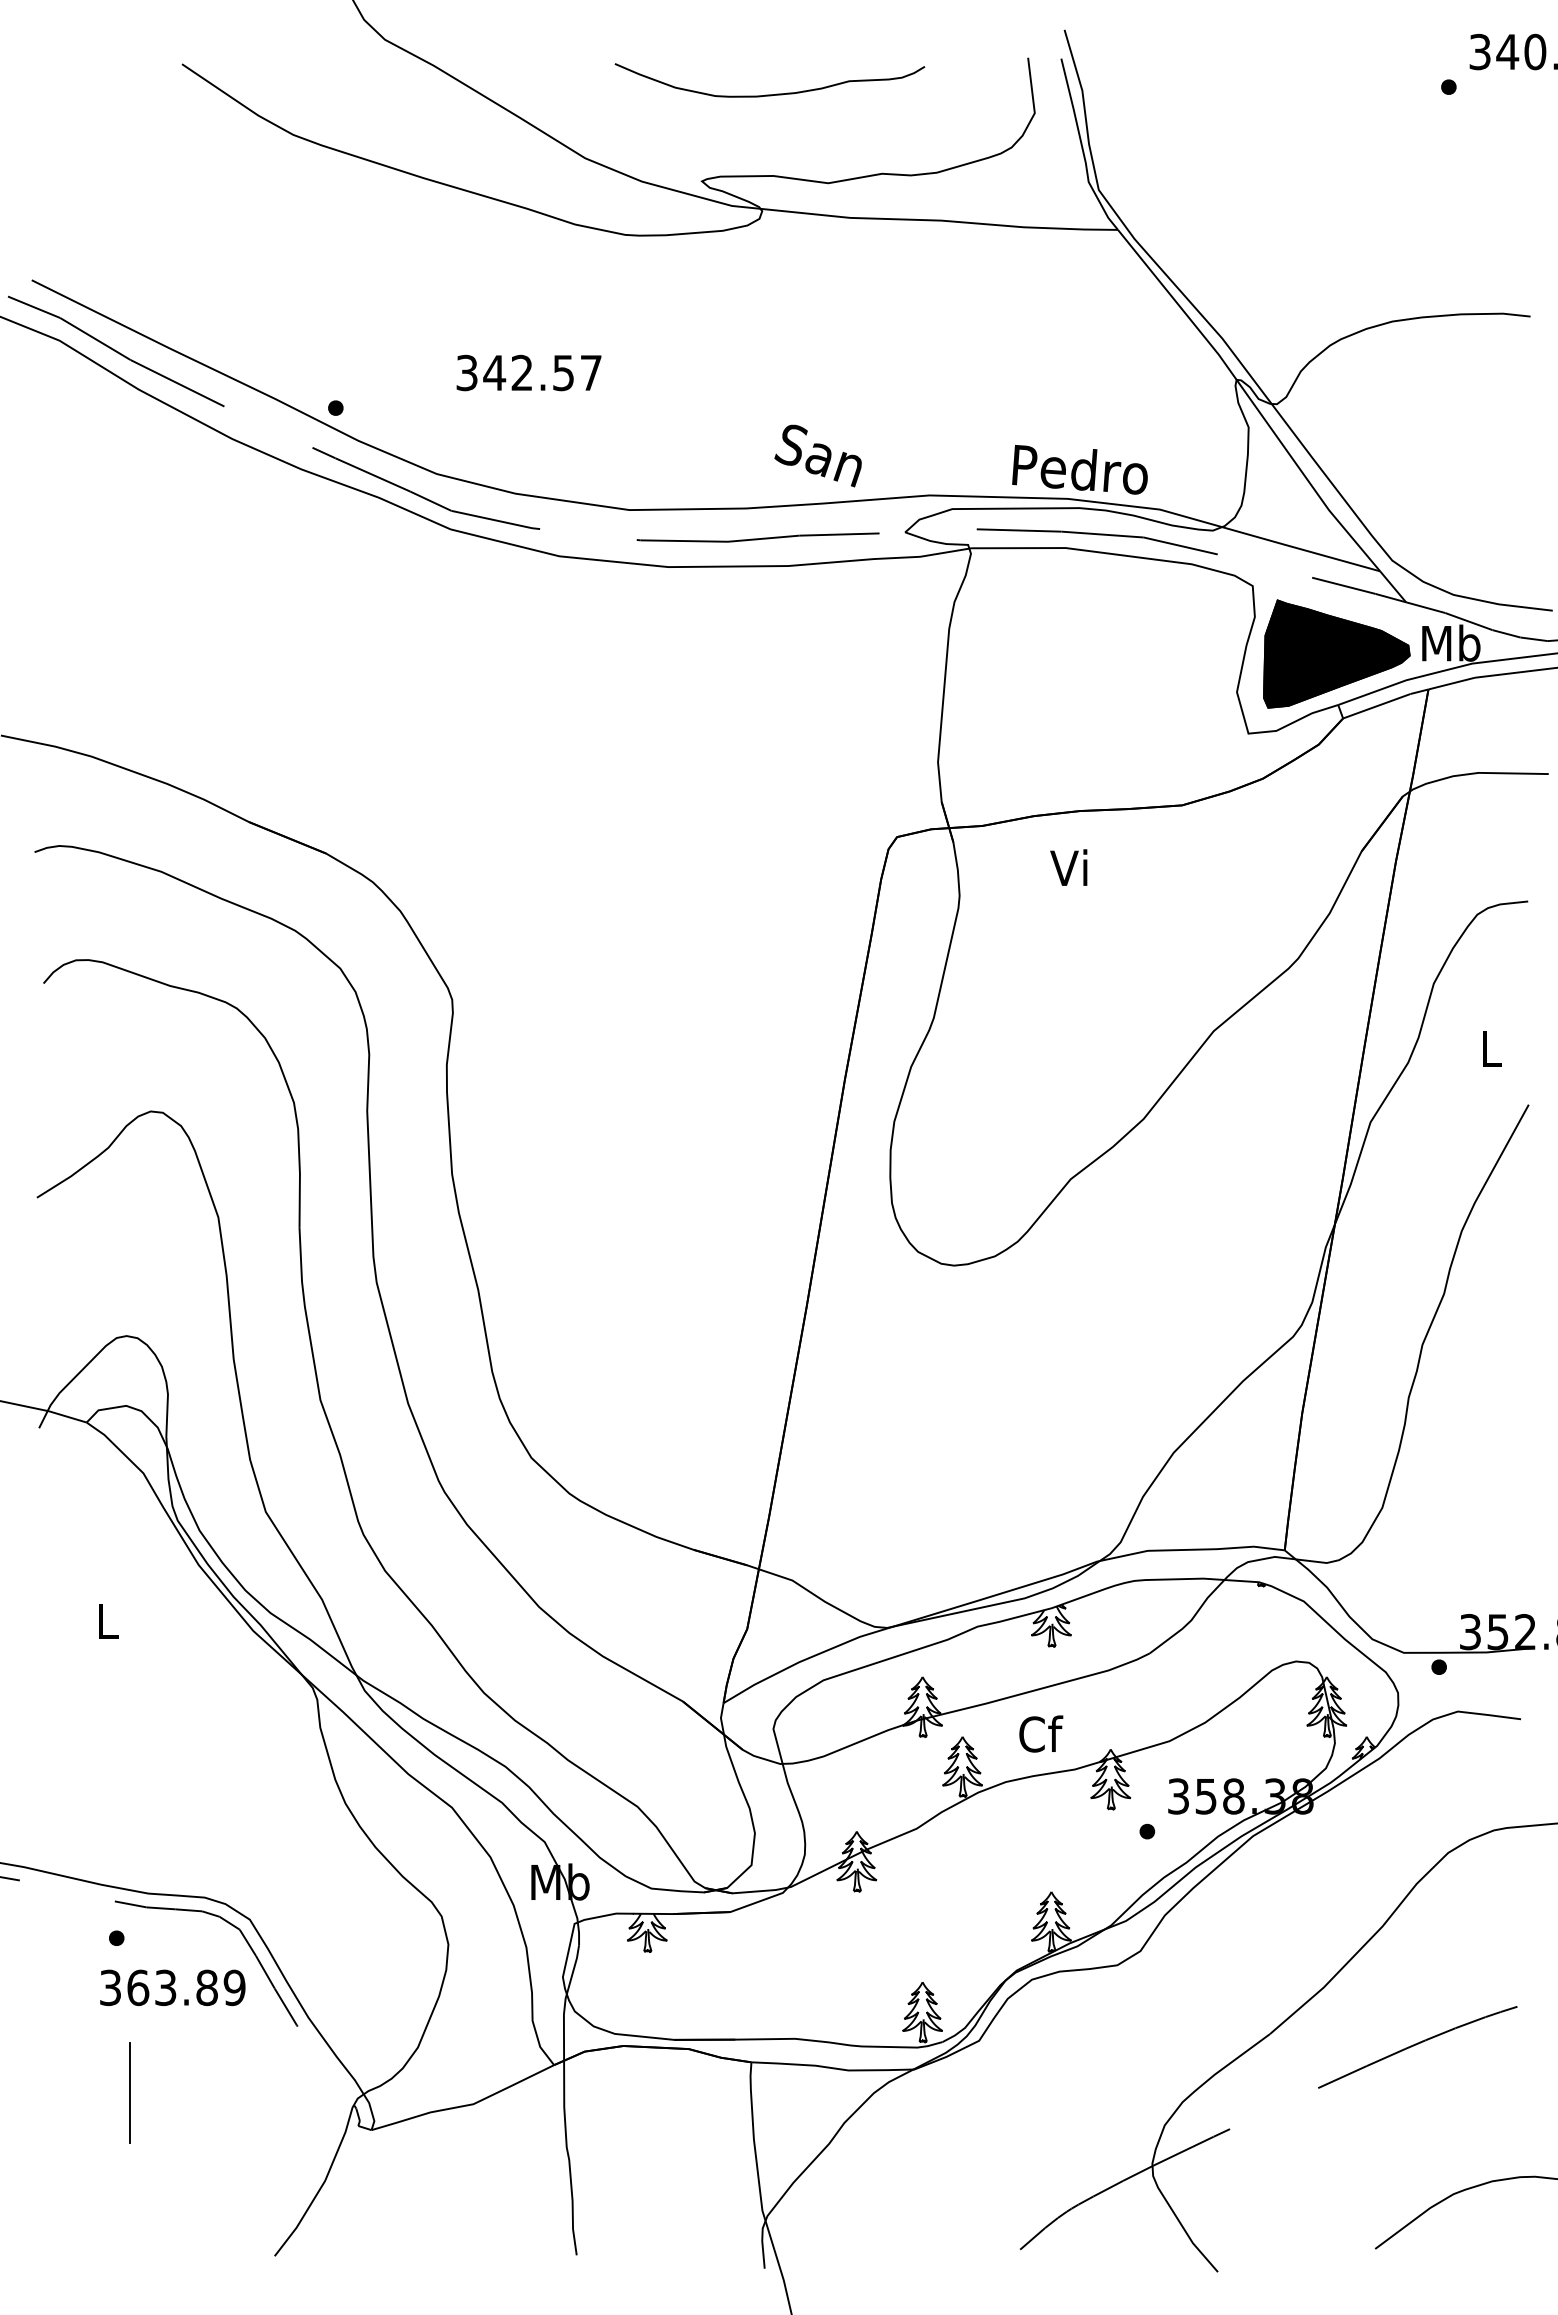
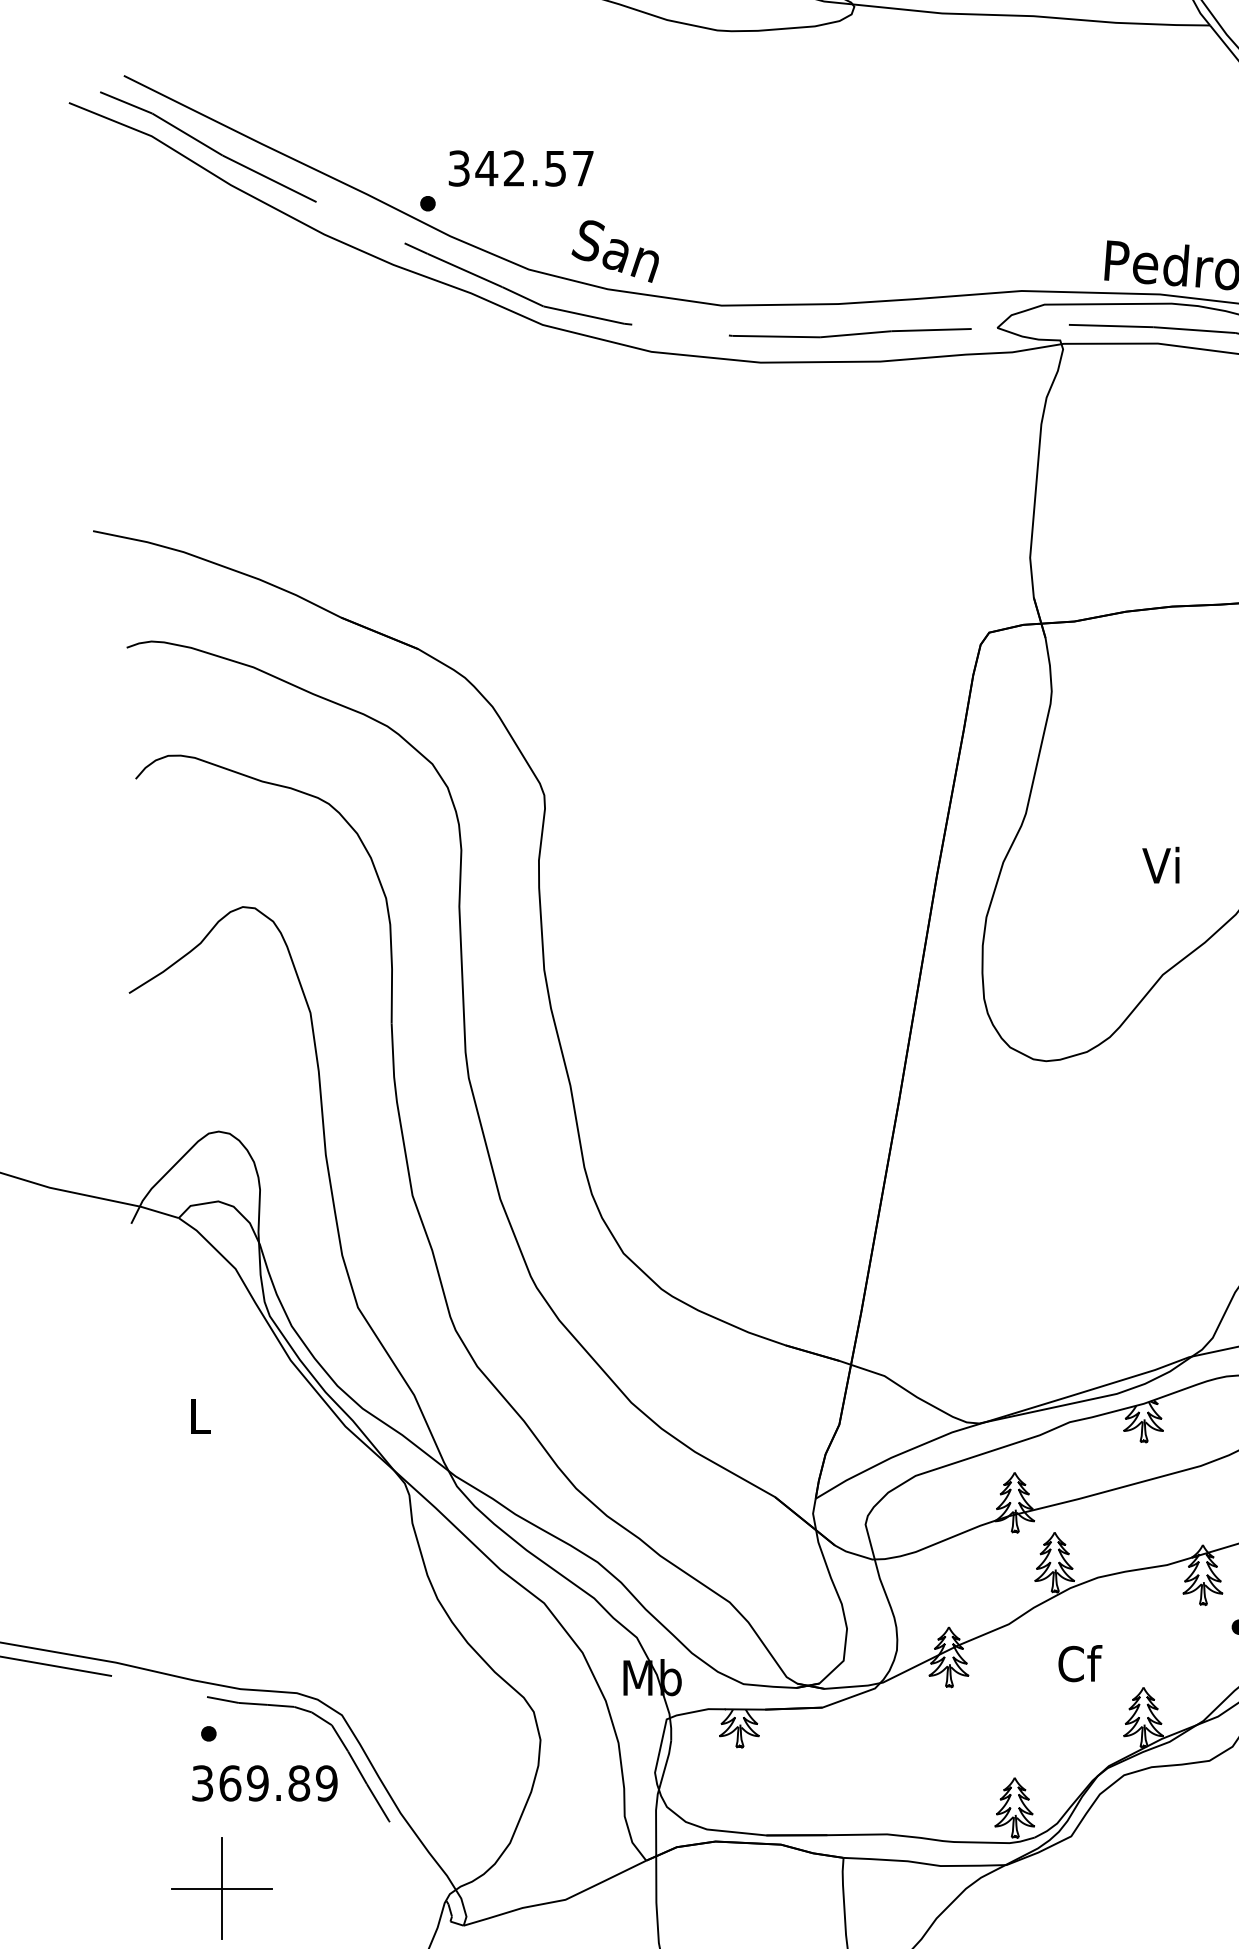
text: (528, 372) -> (520, 168), moved
text: (817, 455) -> (614, 251), moved
text: (1068, 867) -> (1160, 865), moved
text: (1041, 1733) -> (1080, 1663), moved
text: (165, 1987) -> (257, 1783), 363.89 -> 369.89
line: (129, 2093) -> (221, 1889), added

